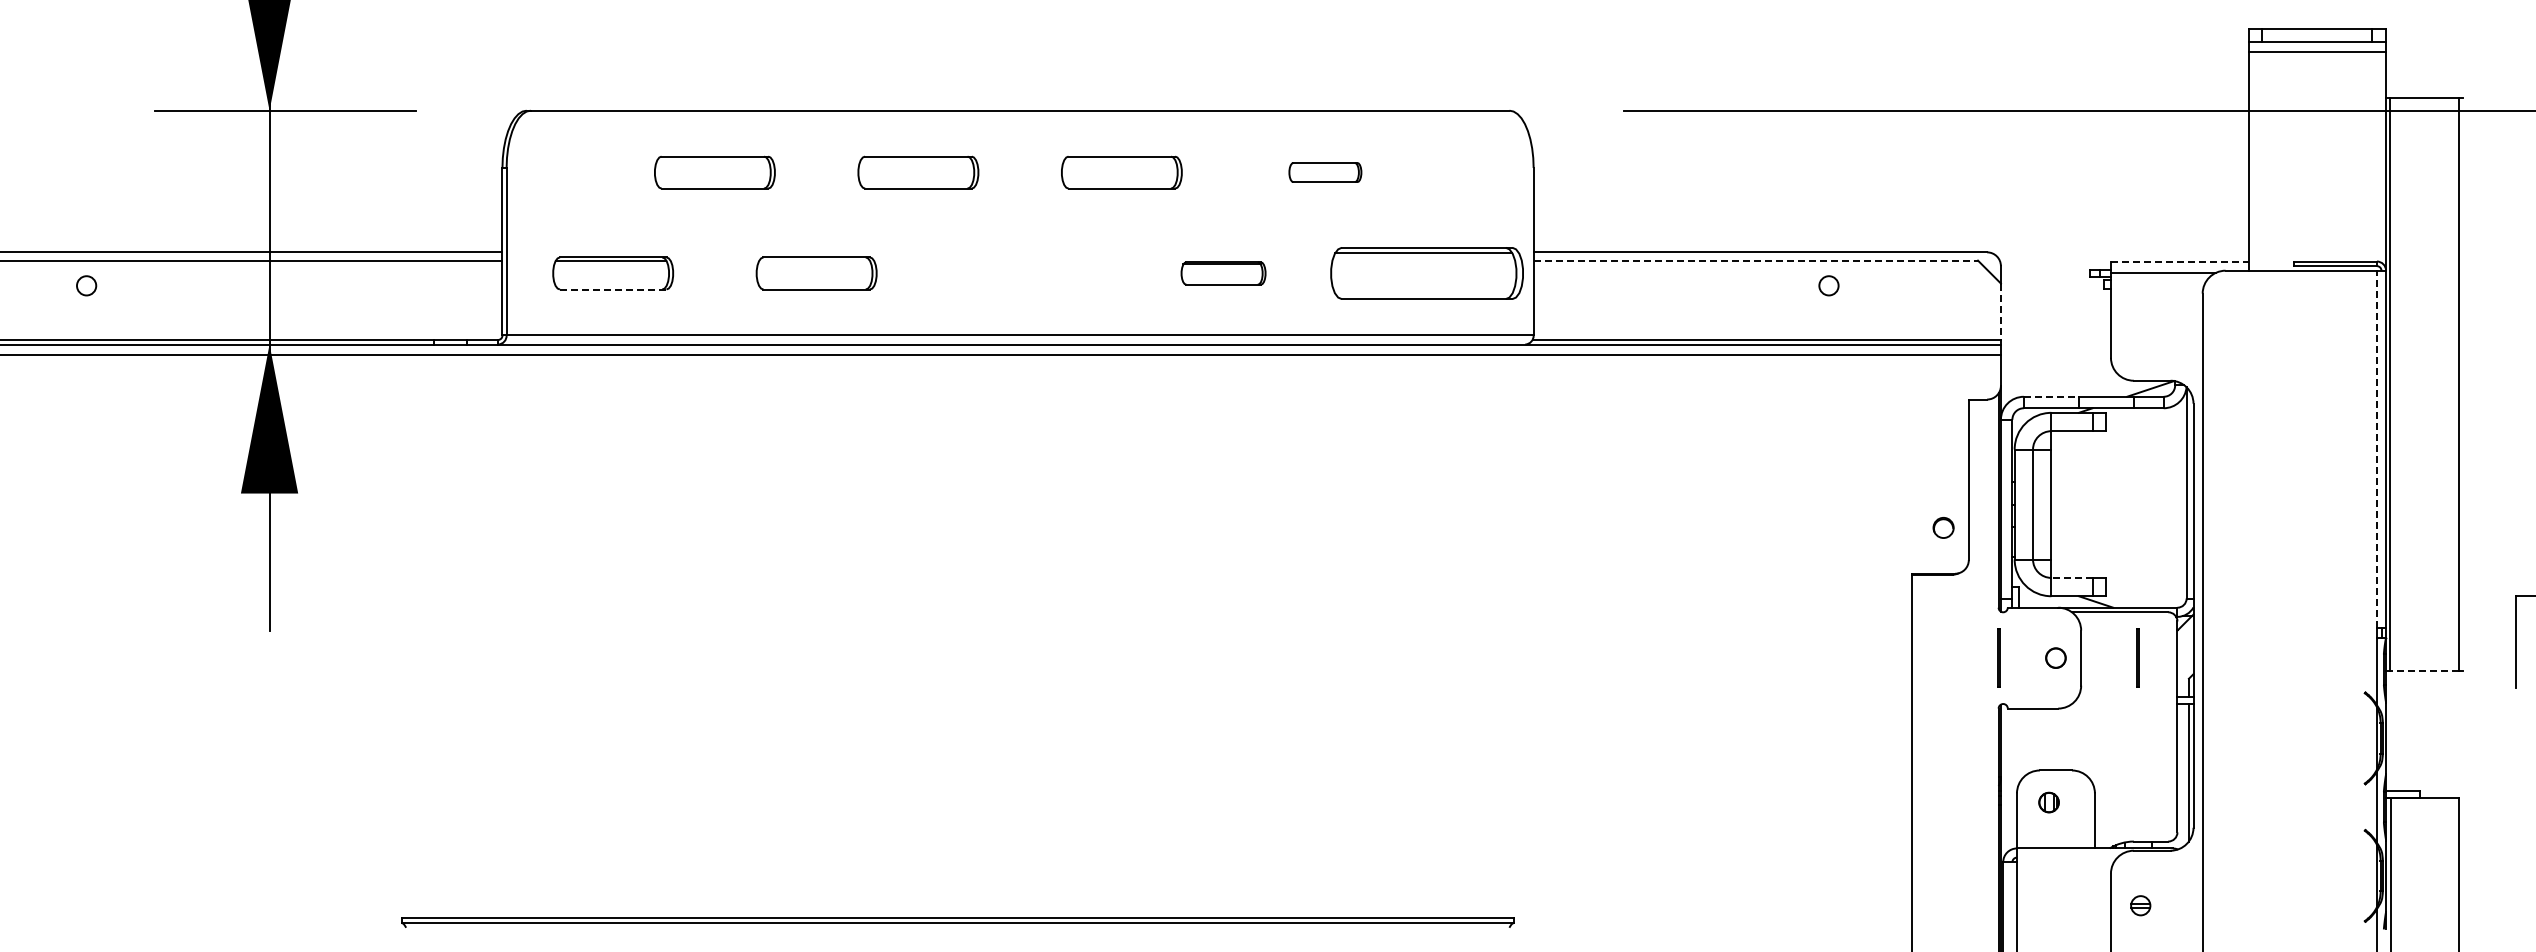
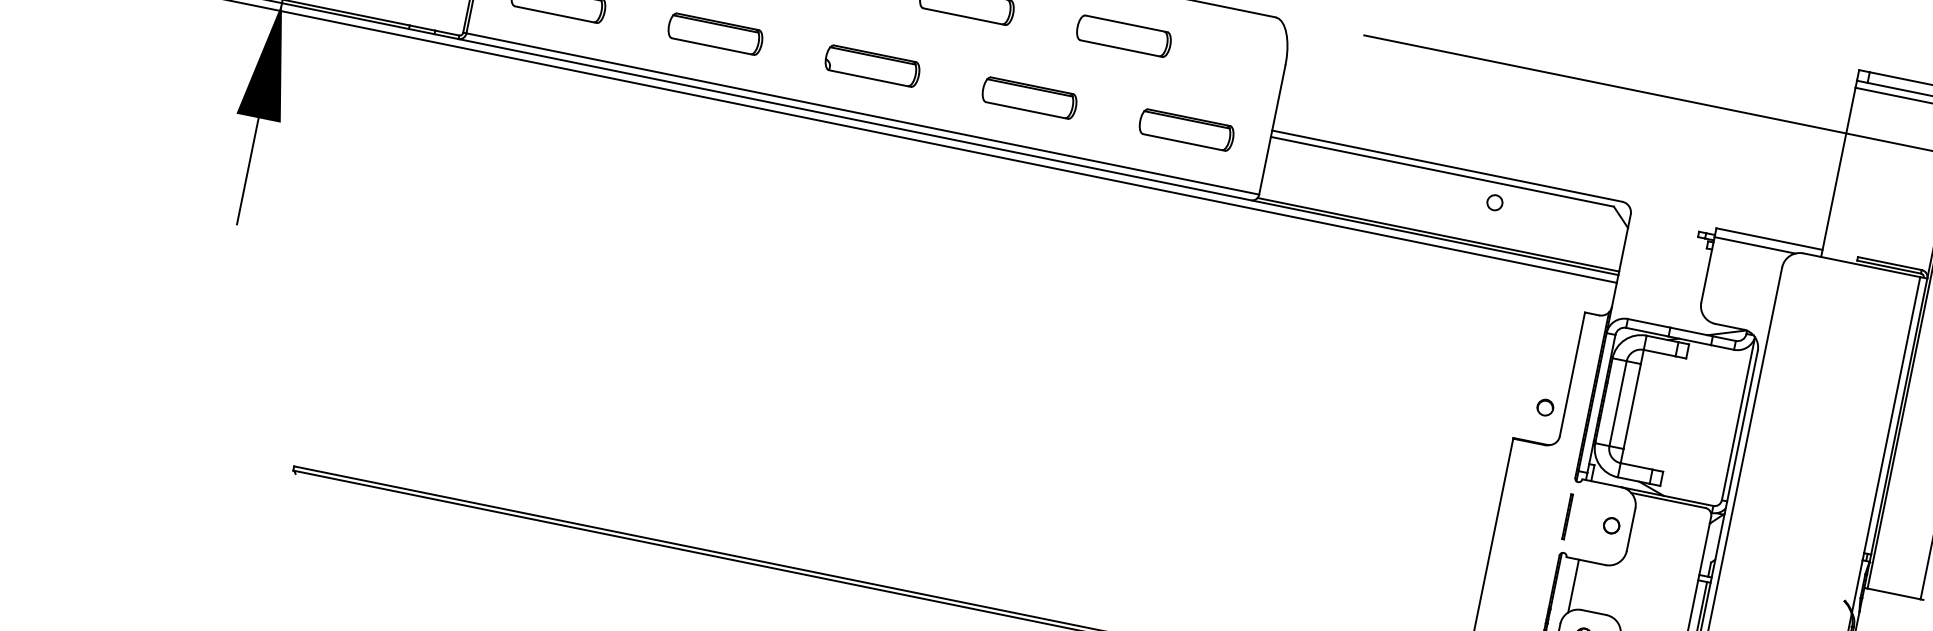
part: (1325, 172) -> (1124, 36), size x1.67
line: (814, 260) -> (715, 23), added
line: (1756, 260) -> (1442, 171), dashed -> solid
line: (2179, 261) -> (1769, 239), dashed -> solid
part: (1019, 273) -> (872, 66), added
part: (1223, 273) -> (1029, 98), size x1.43
part: (1426, 273) -> (1186, 130), size x0.62
line: (613, 289) -> (556, 14), dashed -> solid
line: (2000, 312) -> (1623, 250), dashed -> solid
line: (2051, 396) -> (1649, 323), dashed -> solid
line: (2376, 449) -> (1891, 415), dashed -> solid
line: (2072, 577) -> (1637, 466), dashed -> solid
line: (2137, 657) -> (1674, 538), removed
line: (2424, 671) -> (1894, 593), dashed -> solid
line: (2023, 742) -> (1573, 585), added

